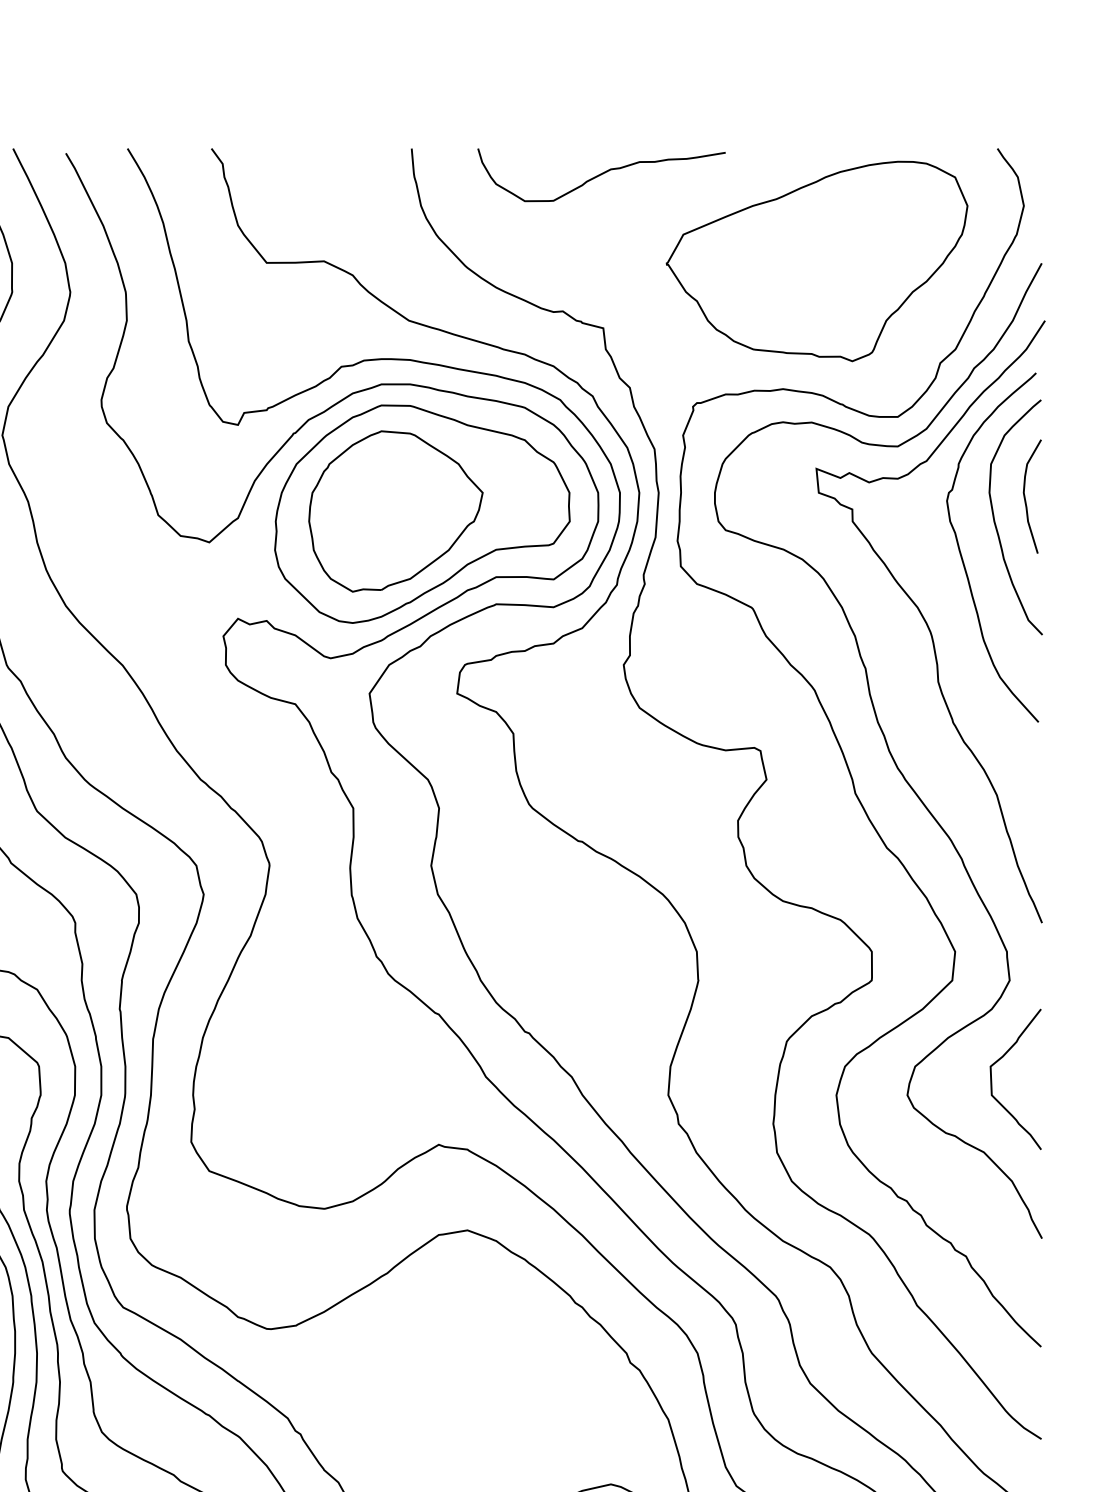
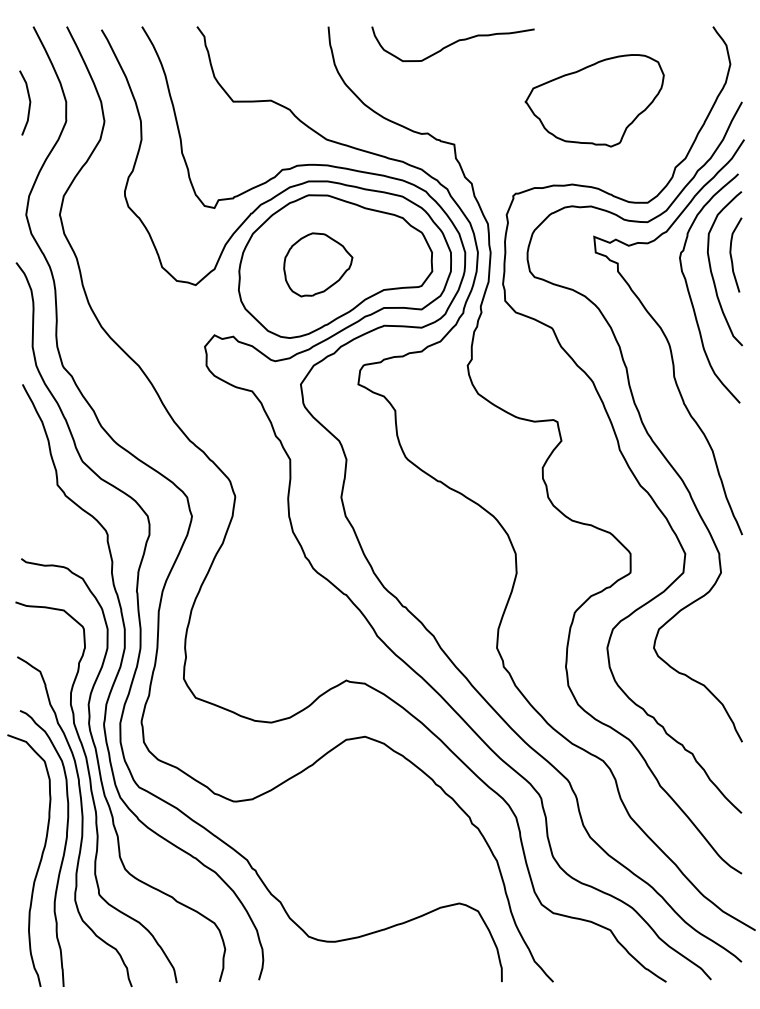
part: (816, 261) -> (594, 100), size x0.7
part: (396, 510) -> (318, 264), size x0.6
curve: (992, 1079) -> (709, 637), removed

